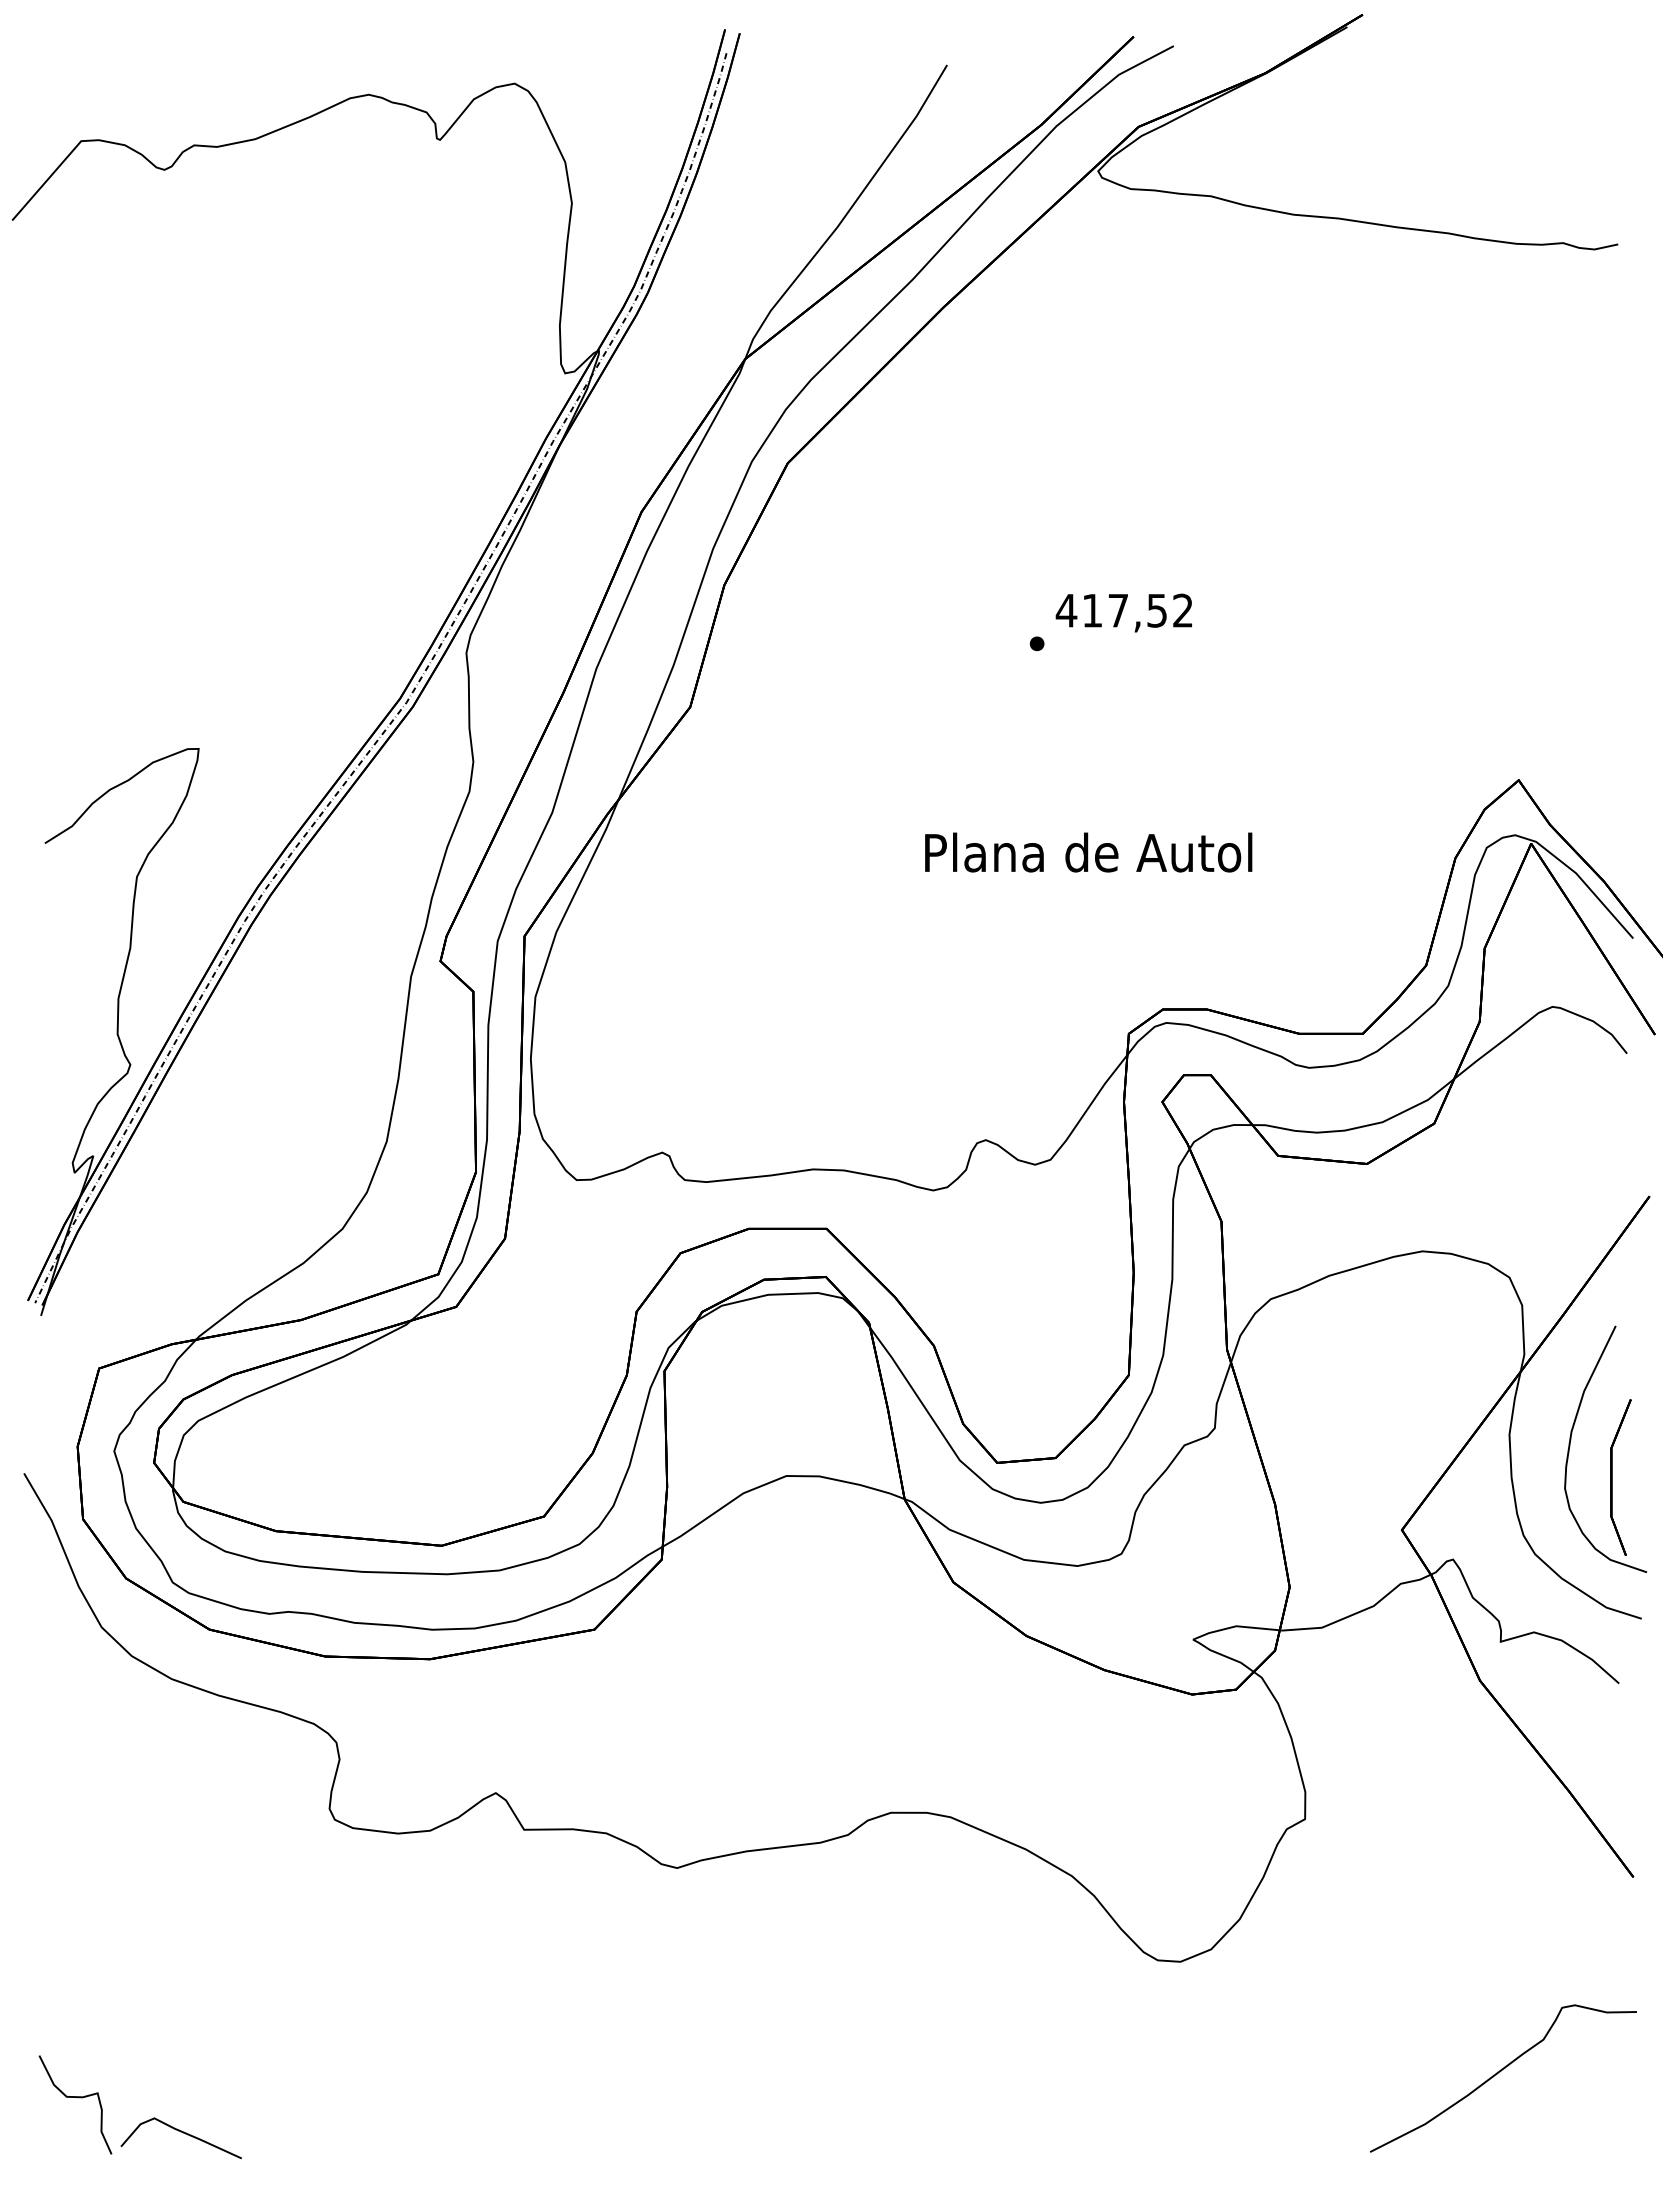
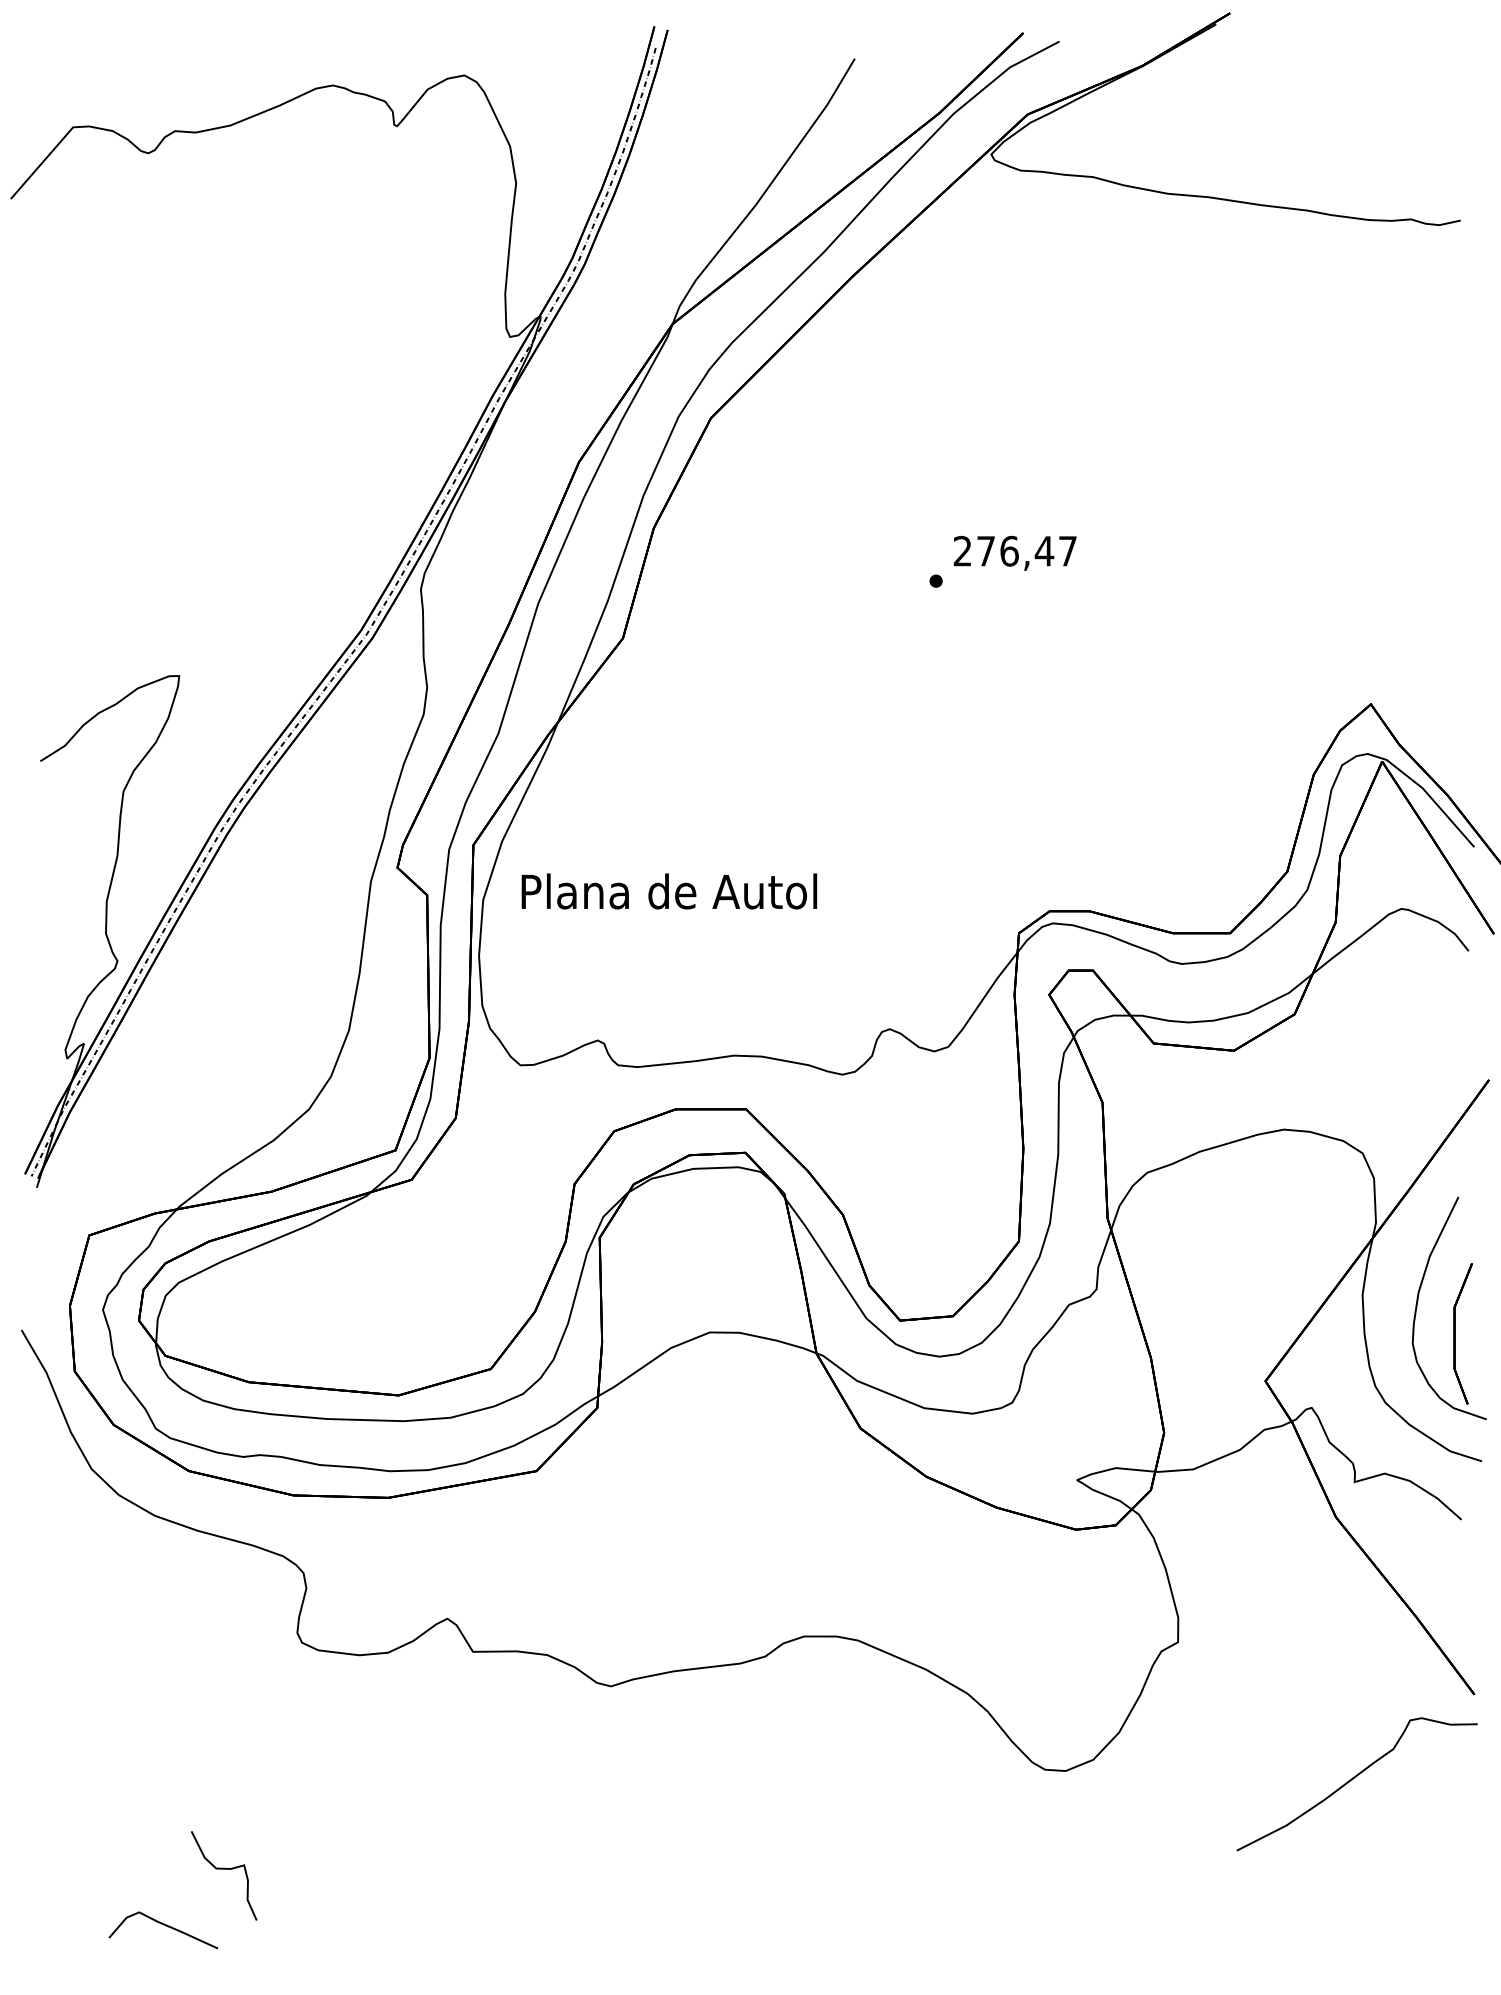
text: (1123, 610) -> (1014, 551), 417,52 -> 276,47
text: (1088, 852) -> (669, 891), moved
curve: (1500, 2072) -> (1354, 1778), moved
curve: (78, 2098) -> (226, 1870), moved

